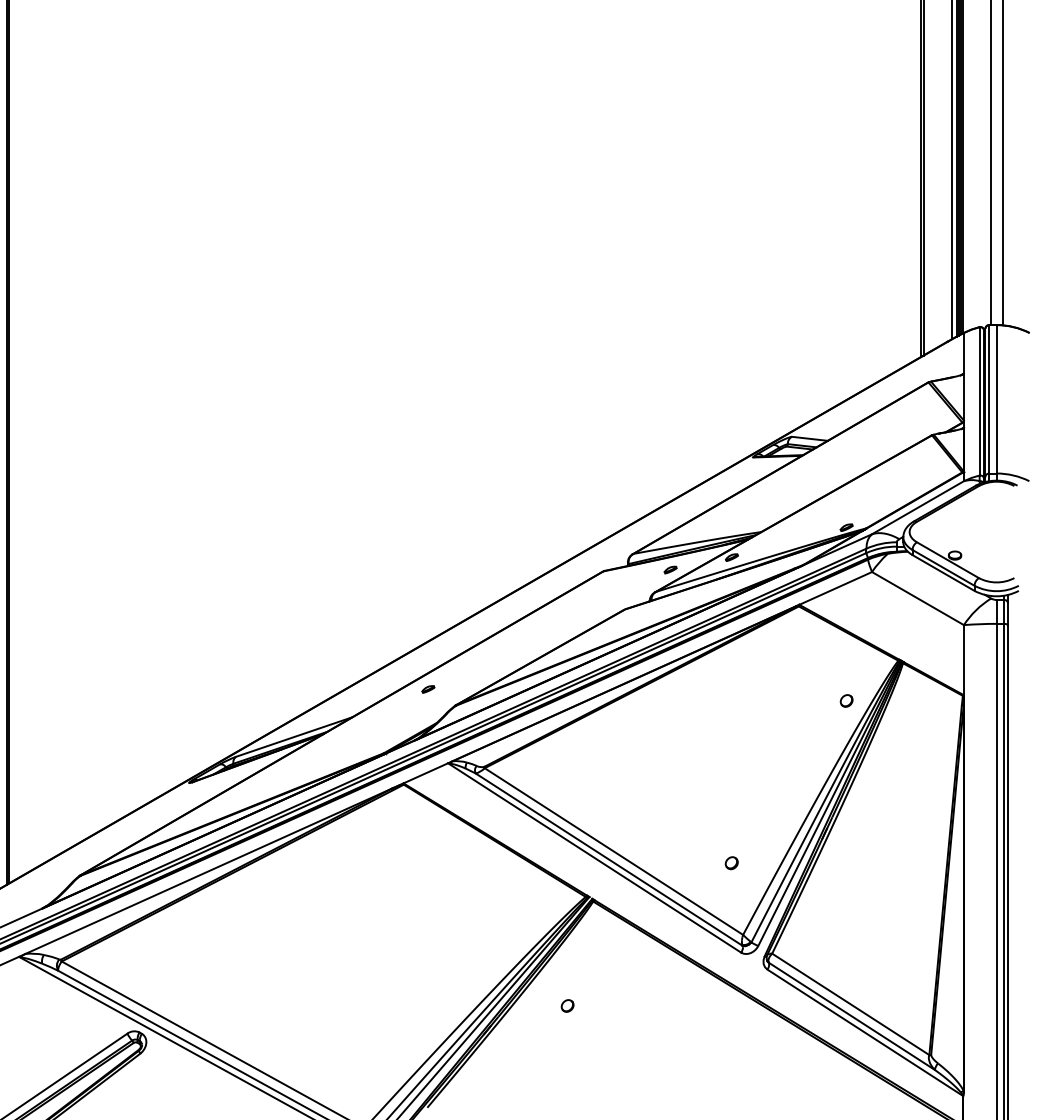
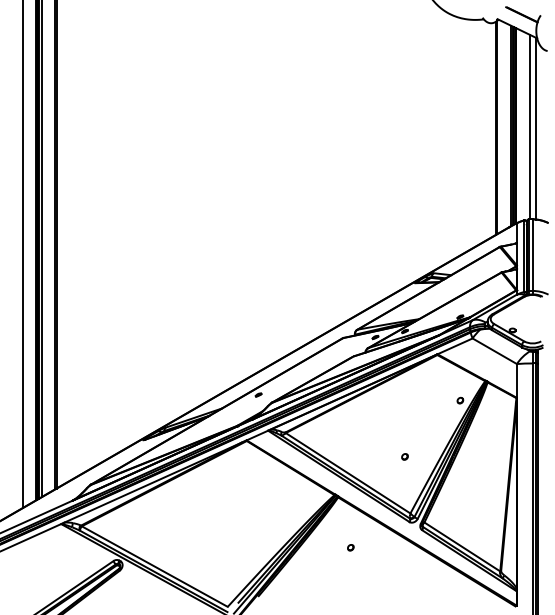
part: (730, 862) -> (404, 456), moved
part: (566, 1005) -> (350, 547), moved

